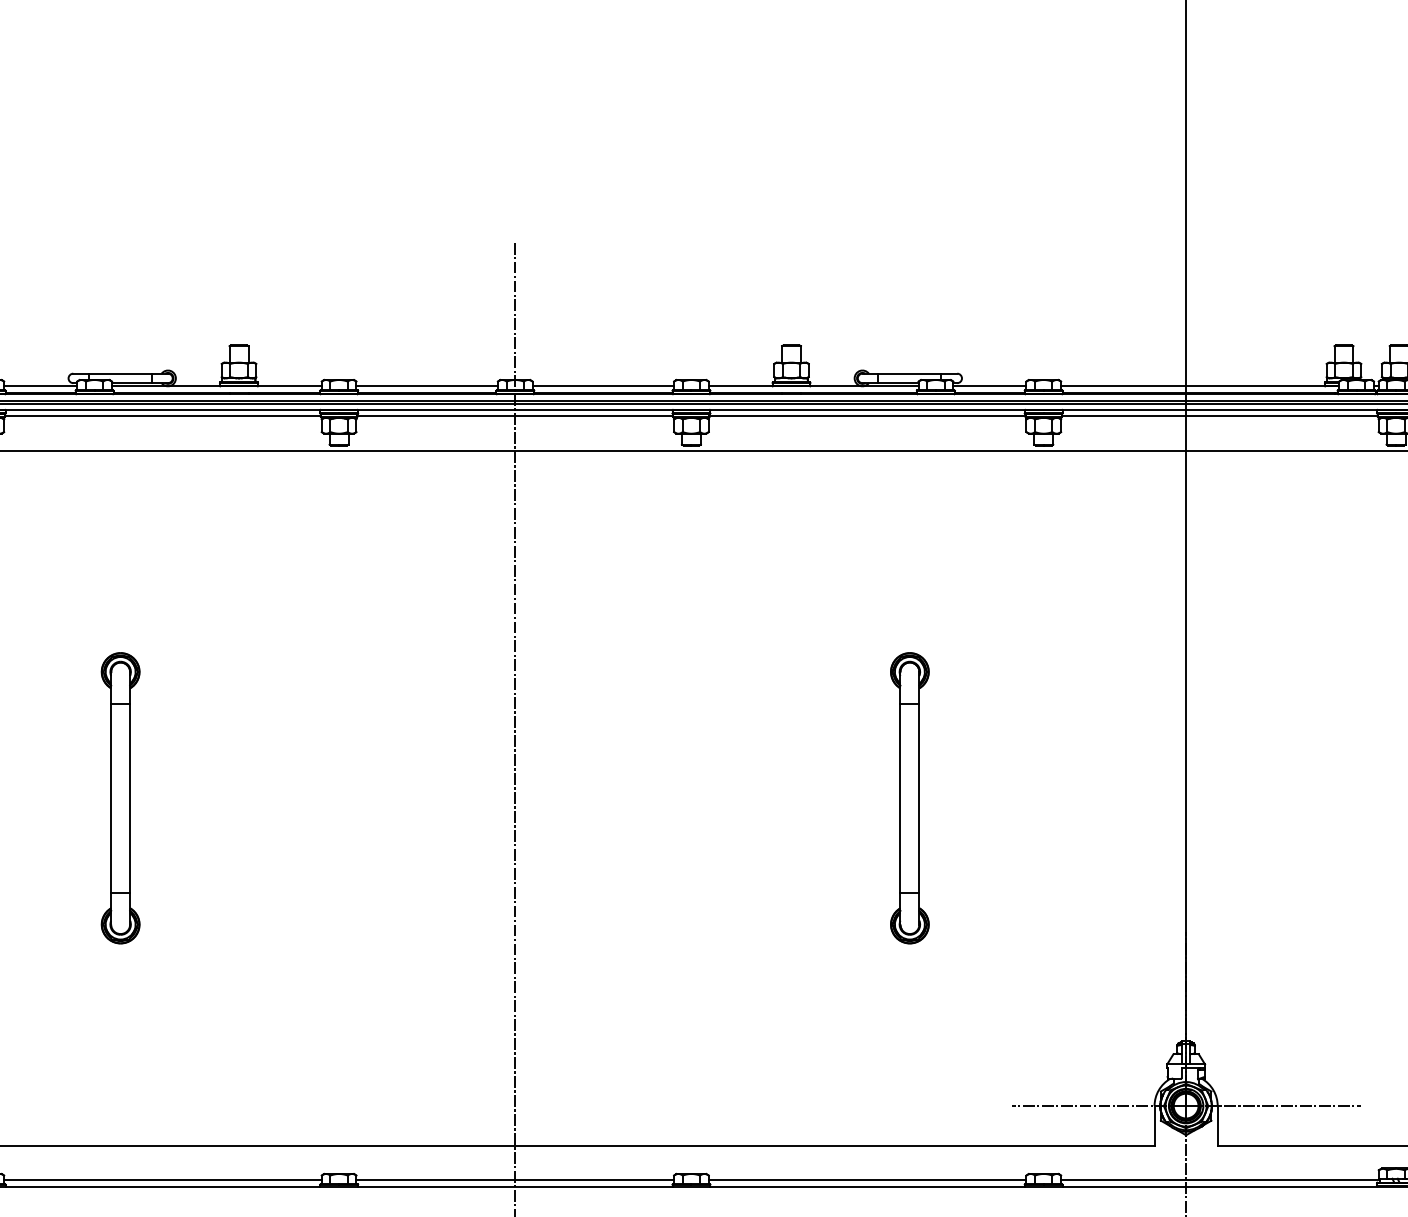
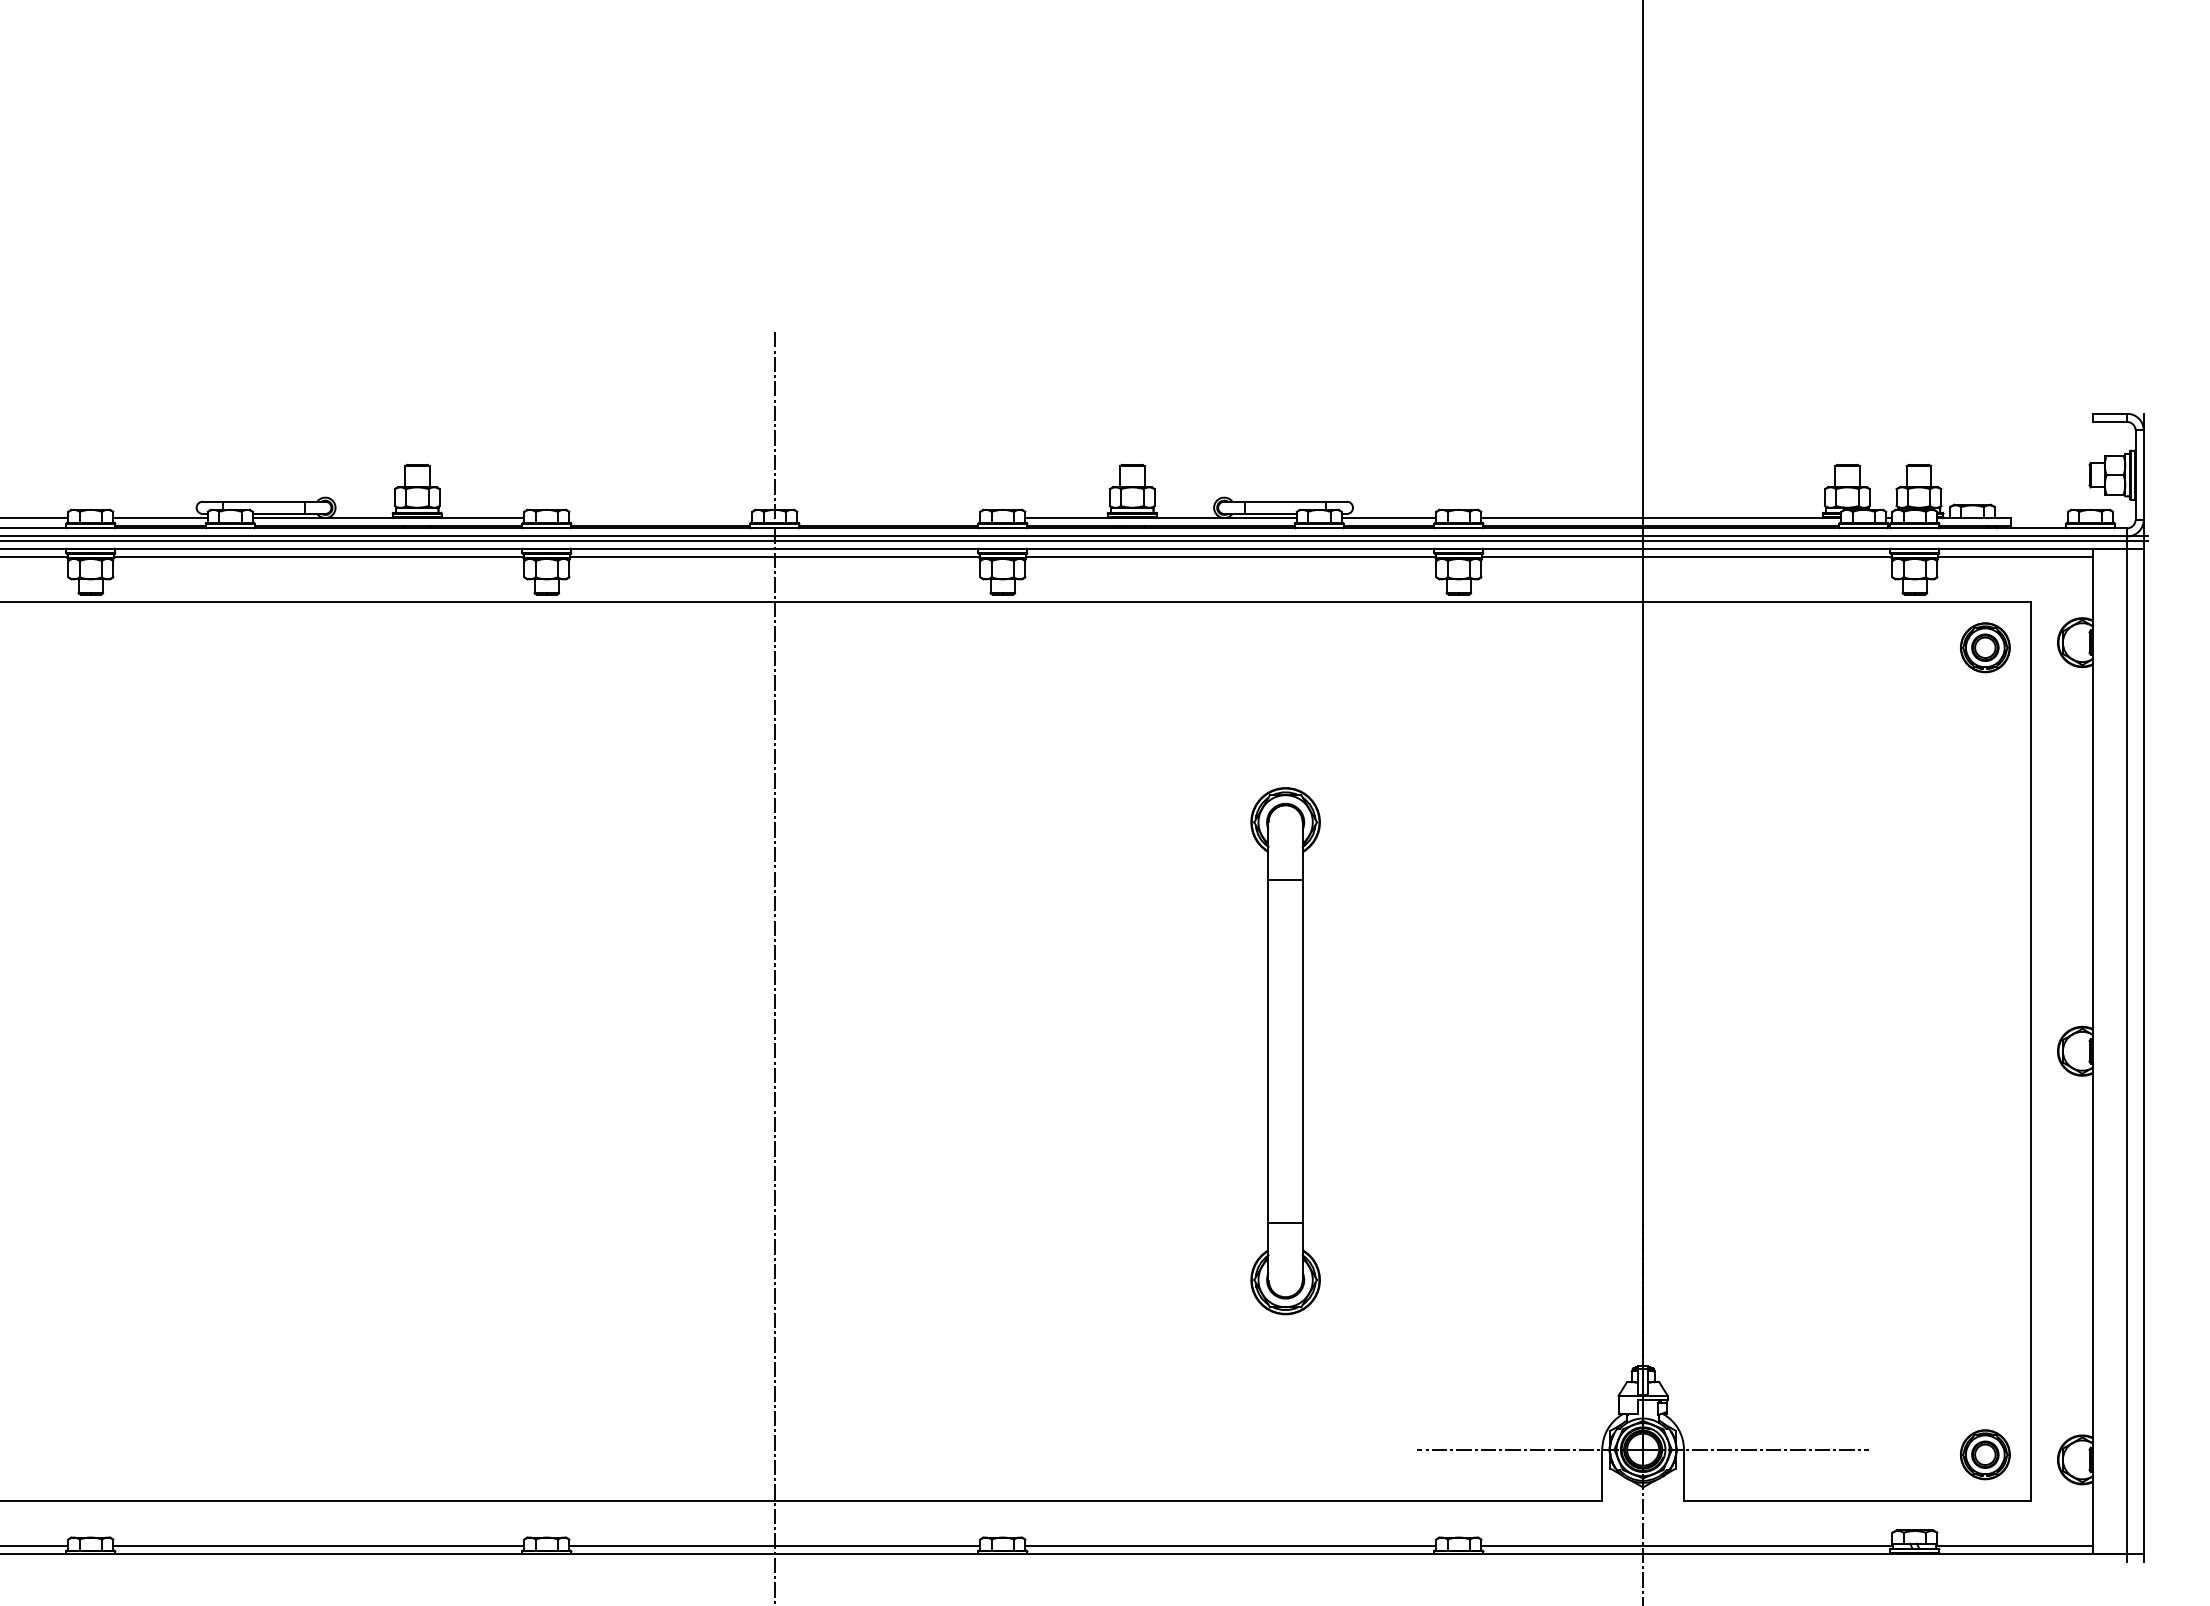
line: (426, 386) -> (660, 518), removed
line: (603, 386) -> (888, 518), removed
part: (120, 798) -> (263, 1051), removed
part: (909, 798) -> (1285, 1051), size x1.4

